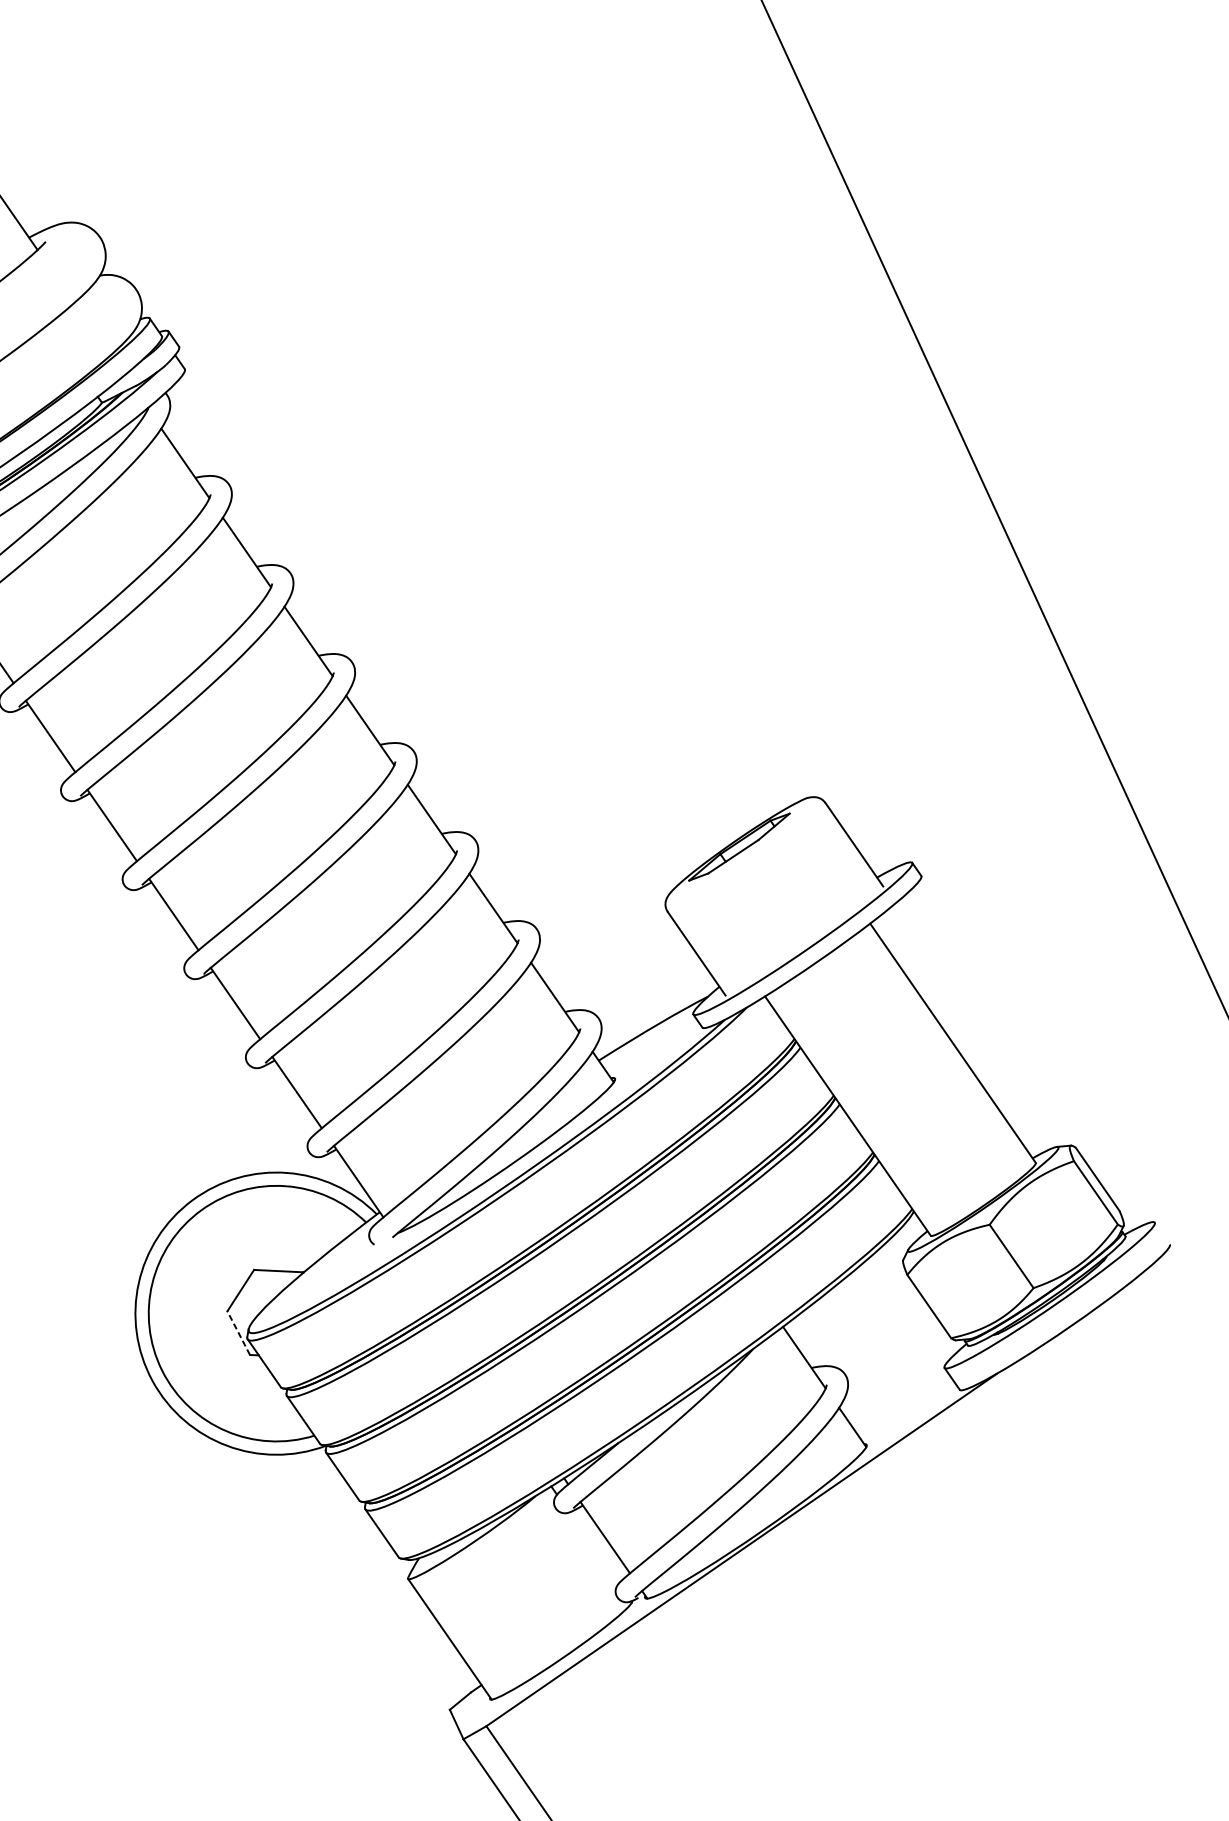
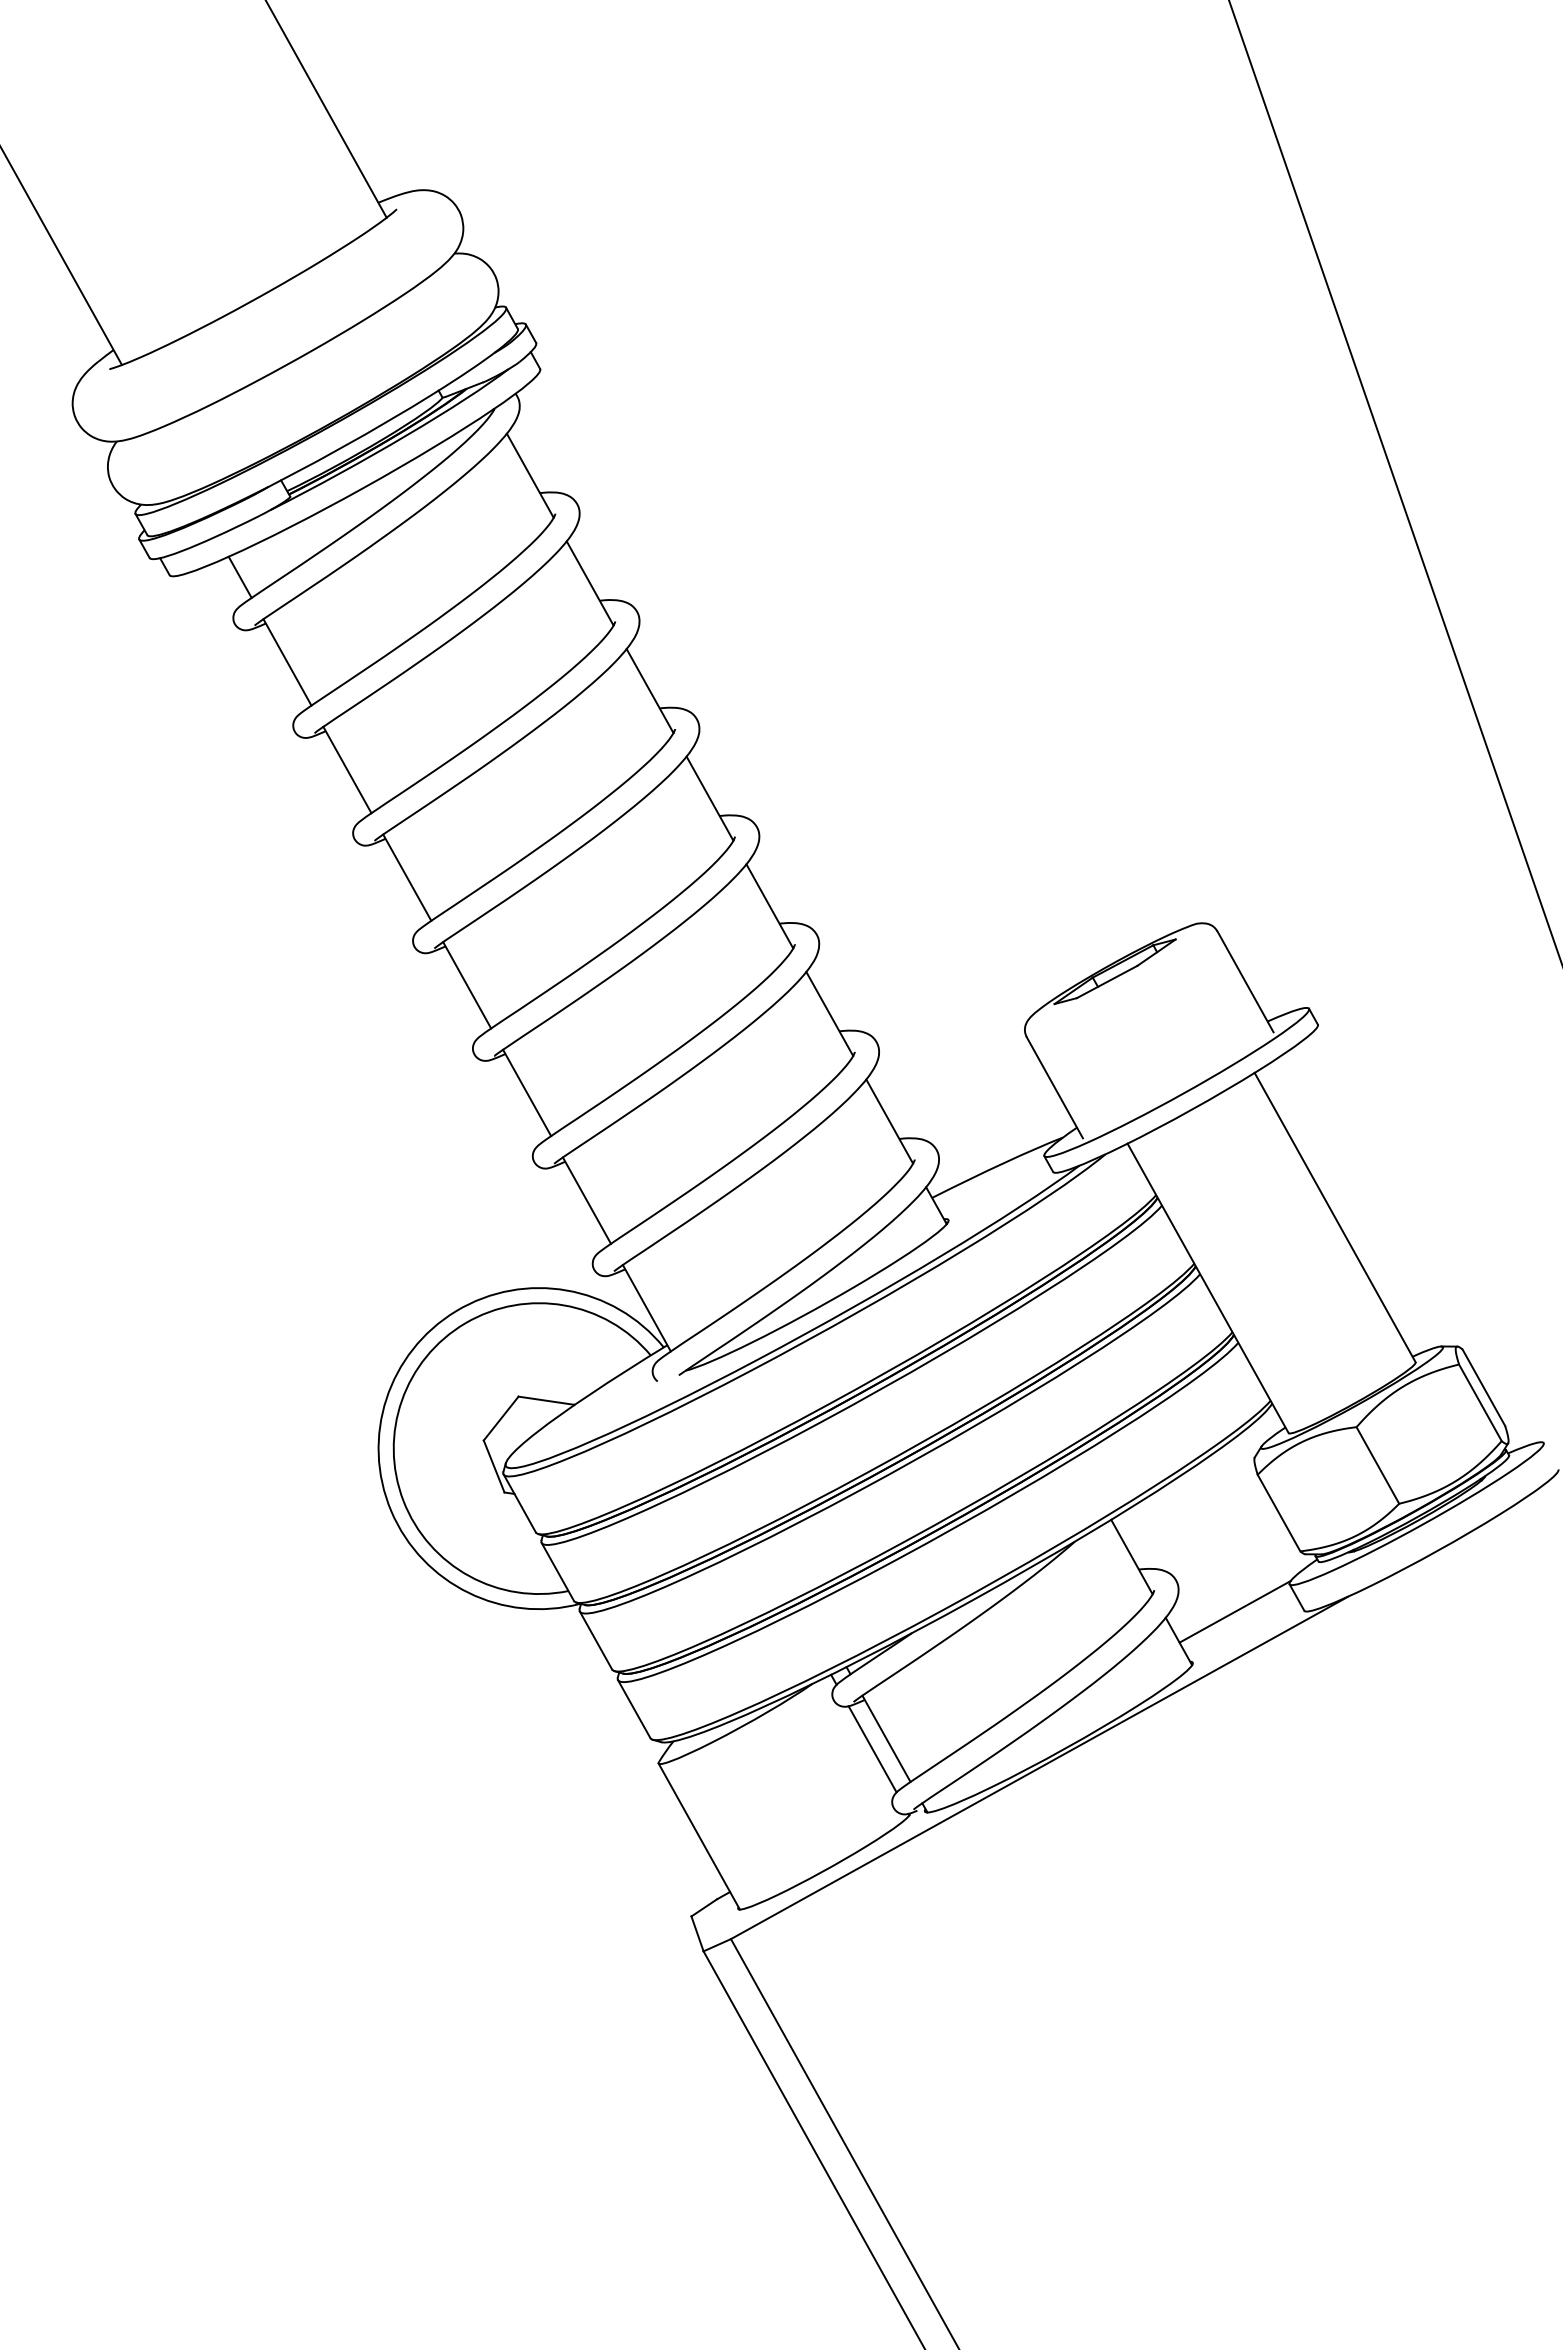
line: (239, 1333) -> (494, 1466), dashed -> solid
line: (898, 1396) -> (1234, 1611), added
line: (593, 1548) -> (872, 1749), added

